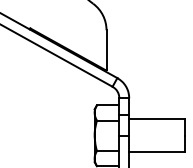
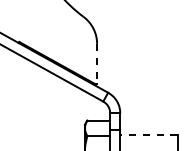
line: (106, 50) -> (97, 64), solid -> dashed
line: (156, 119) -> (148, 134), solid -> dashed

